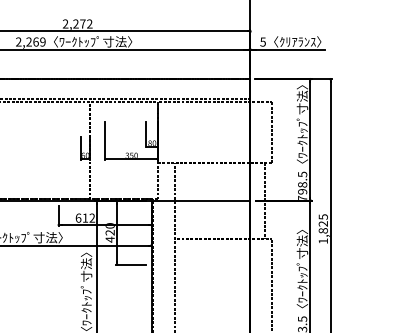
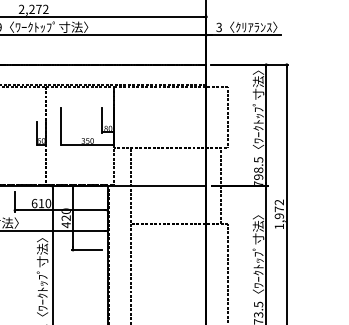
text: (262, 41) -> (218, 26), 5 -> 3
text: (92, 217) -> (48, 202), 612 -> 610
text: (322, 223) -> (278, 208), 1,825 -> 1,972

